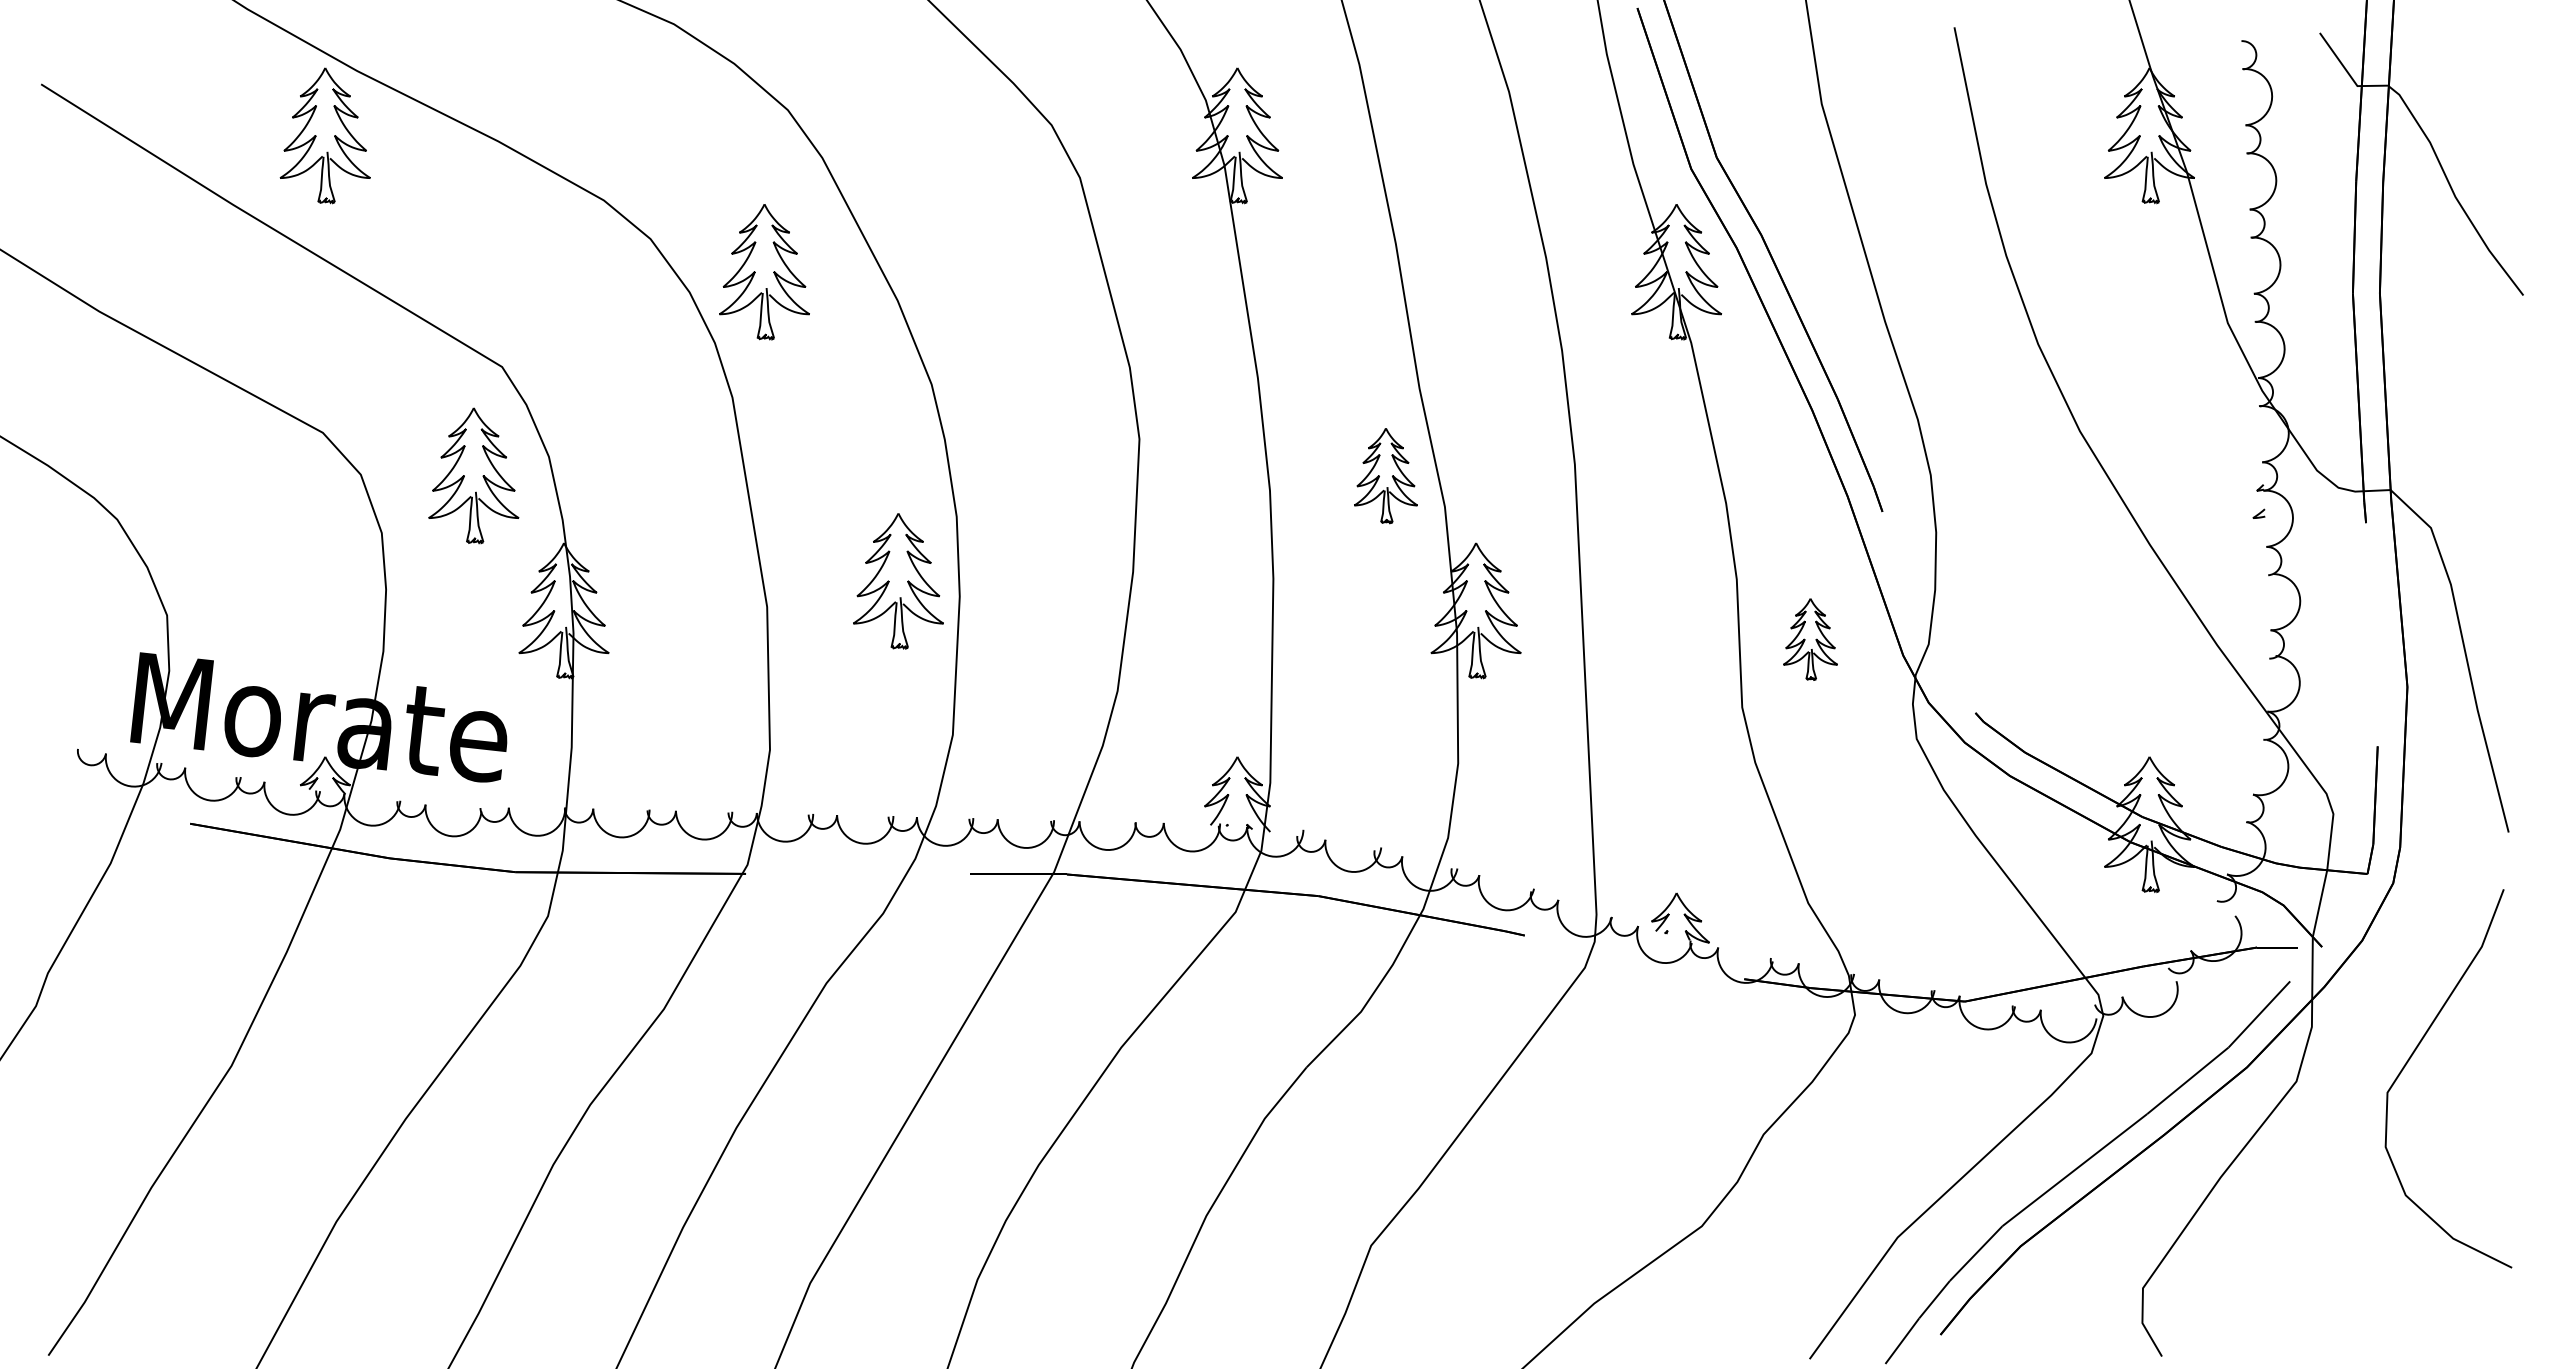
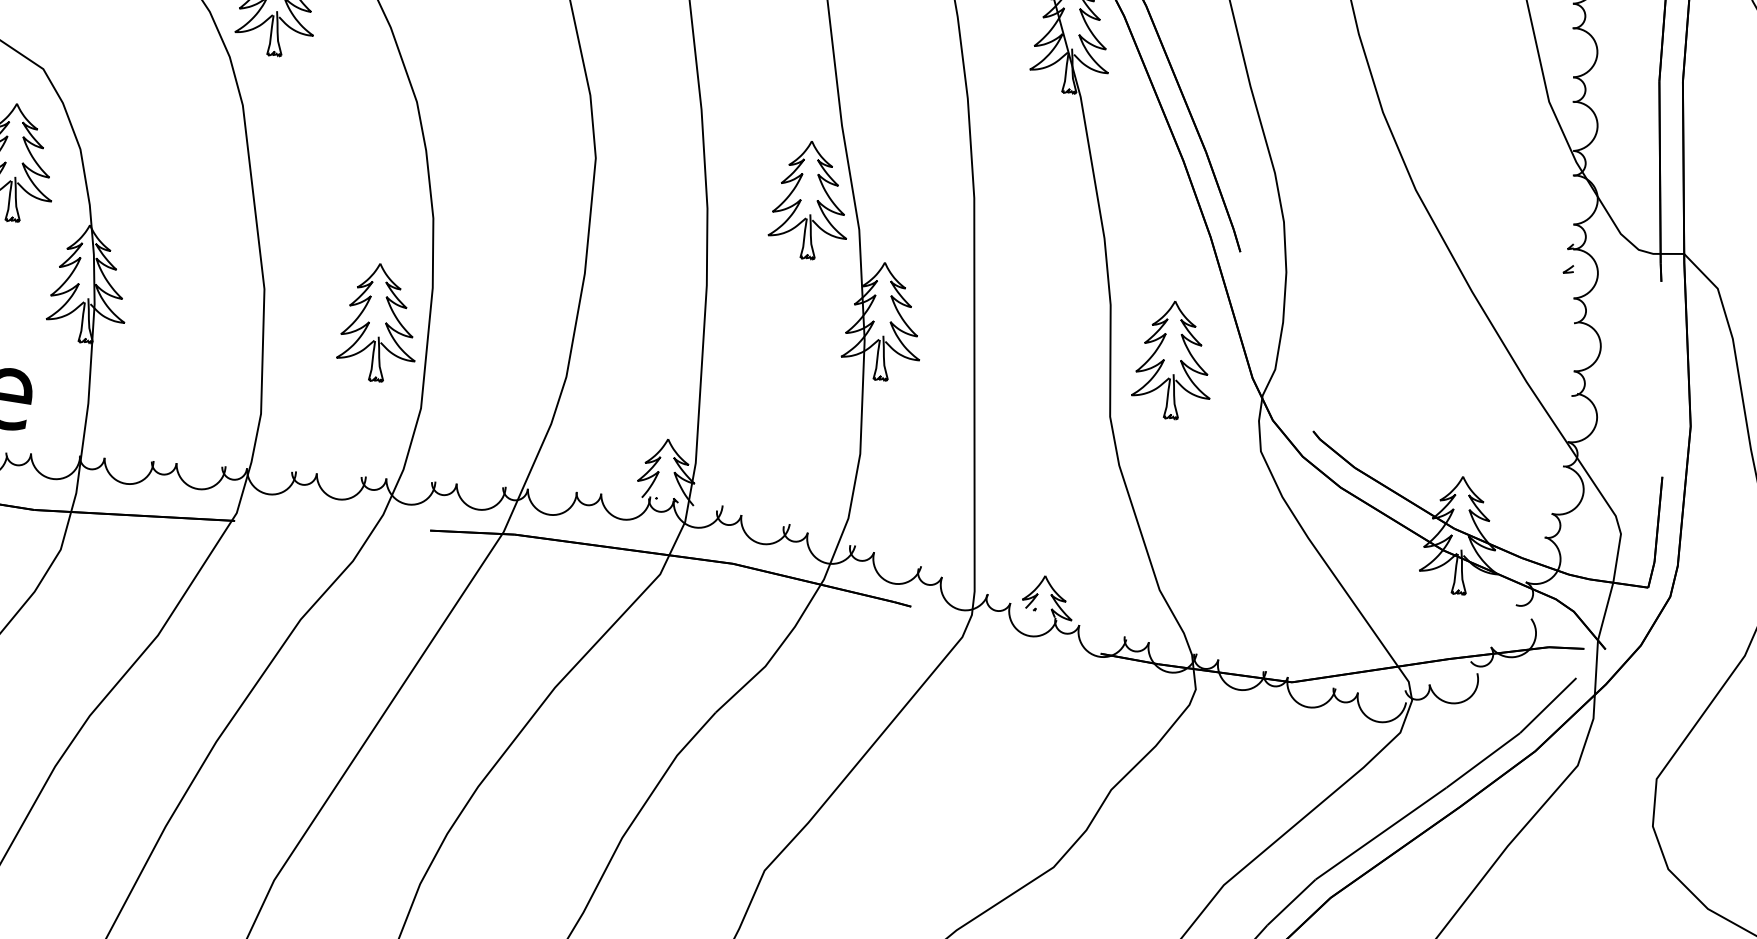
part: (1385, 475) -> (808, 200), size x1.43
part: (898, 581) -> (377, 322), moved
part: (1810, 639) -> (1172, 360), size x1.67

